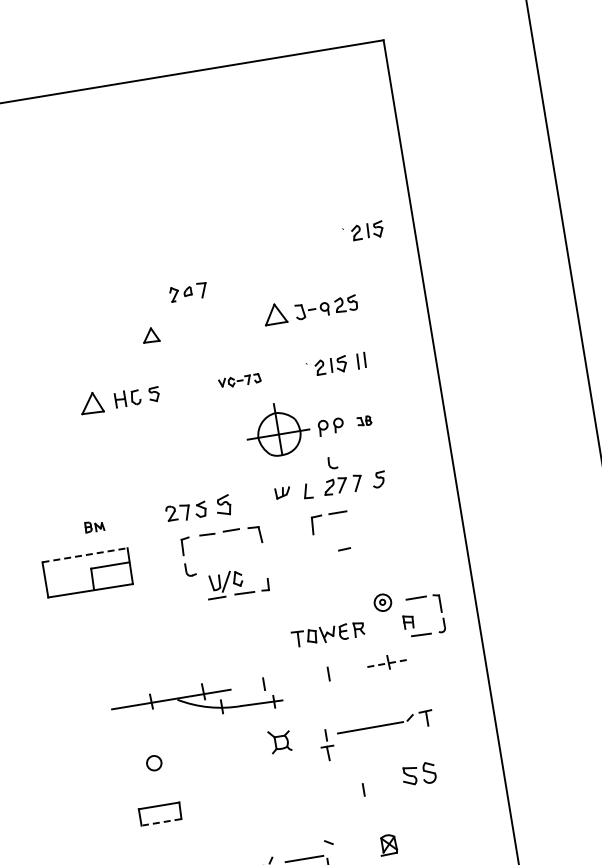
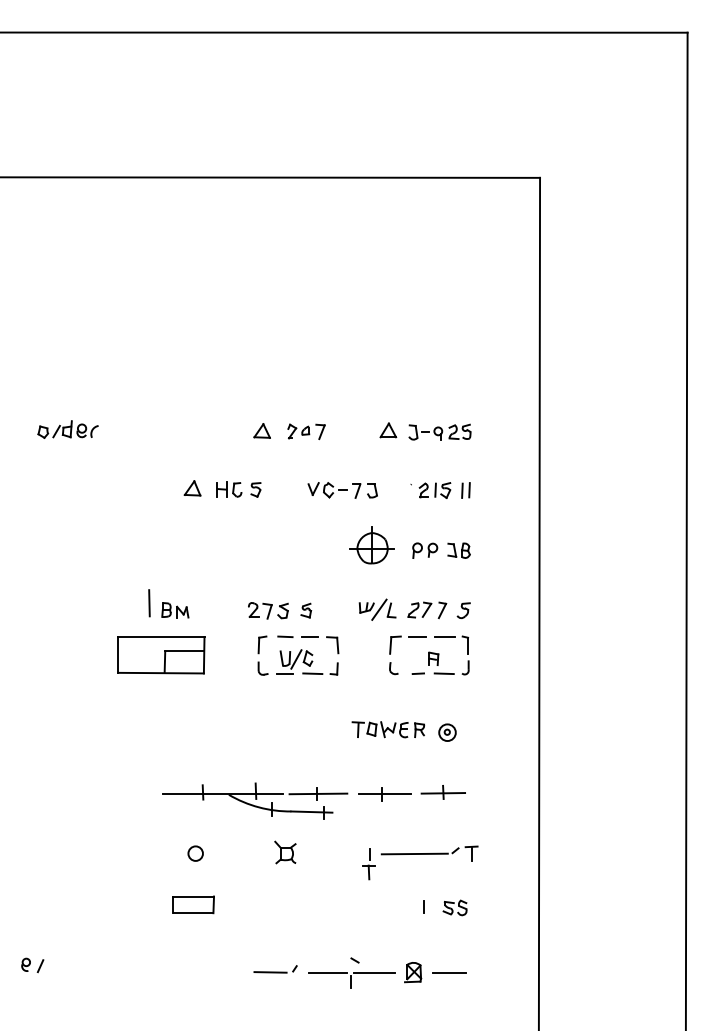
part: (363, 231) -> (488, 363), removed
part: (188, 292) -> (306, 431), moved
part: (275, 314) -> (388, 430), size x0.71
part: (239, 380) -> (342, 490), size x1.67
part: (91, 403) -> (192, 488), size x0.71
part: (364, 421) -> (458, 550), size x1.67
part: (277, 430) -> (371, 545), size x0.71
part: (332, 462) -> (393, 668), moved
line: (295, 492) -> (379, 609), added
part: (223, 505) -> (306, 610), size x0.71
line: (67, 523) -> (149, 603), added
part: (94, 526) -> (175, 610), size x1.43
line: (85, 555) -> (161, 637), dashed -> solid
part: (237, 583) -> (307, 662), moved
part: (413, 617) -> (439, 655), moved
part: (328, 633) -> (388, 729), moved
line: (388, 663) -> (443, 793), dashed -> solid
line: (330, 673) -> (384, 793), added
line: (265, 683) -> (318, 793), added
part: (280, 741) -> (285, 852), moved
part: (418, 774) -> (454, 907), size x0.71
line: (363, 789) -> (423, 906), moved
line: (161, 822) -> (193, 913), dashed -> solid
line: (424, 839) -> (449, 972), added
line: (350, 851) -> (374, 972), added

